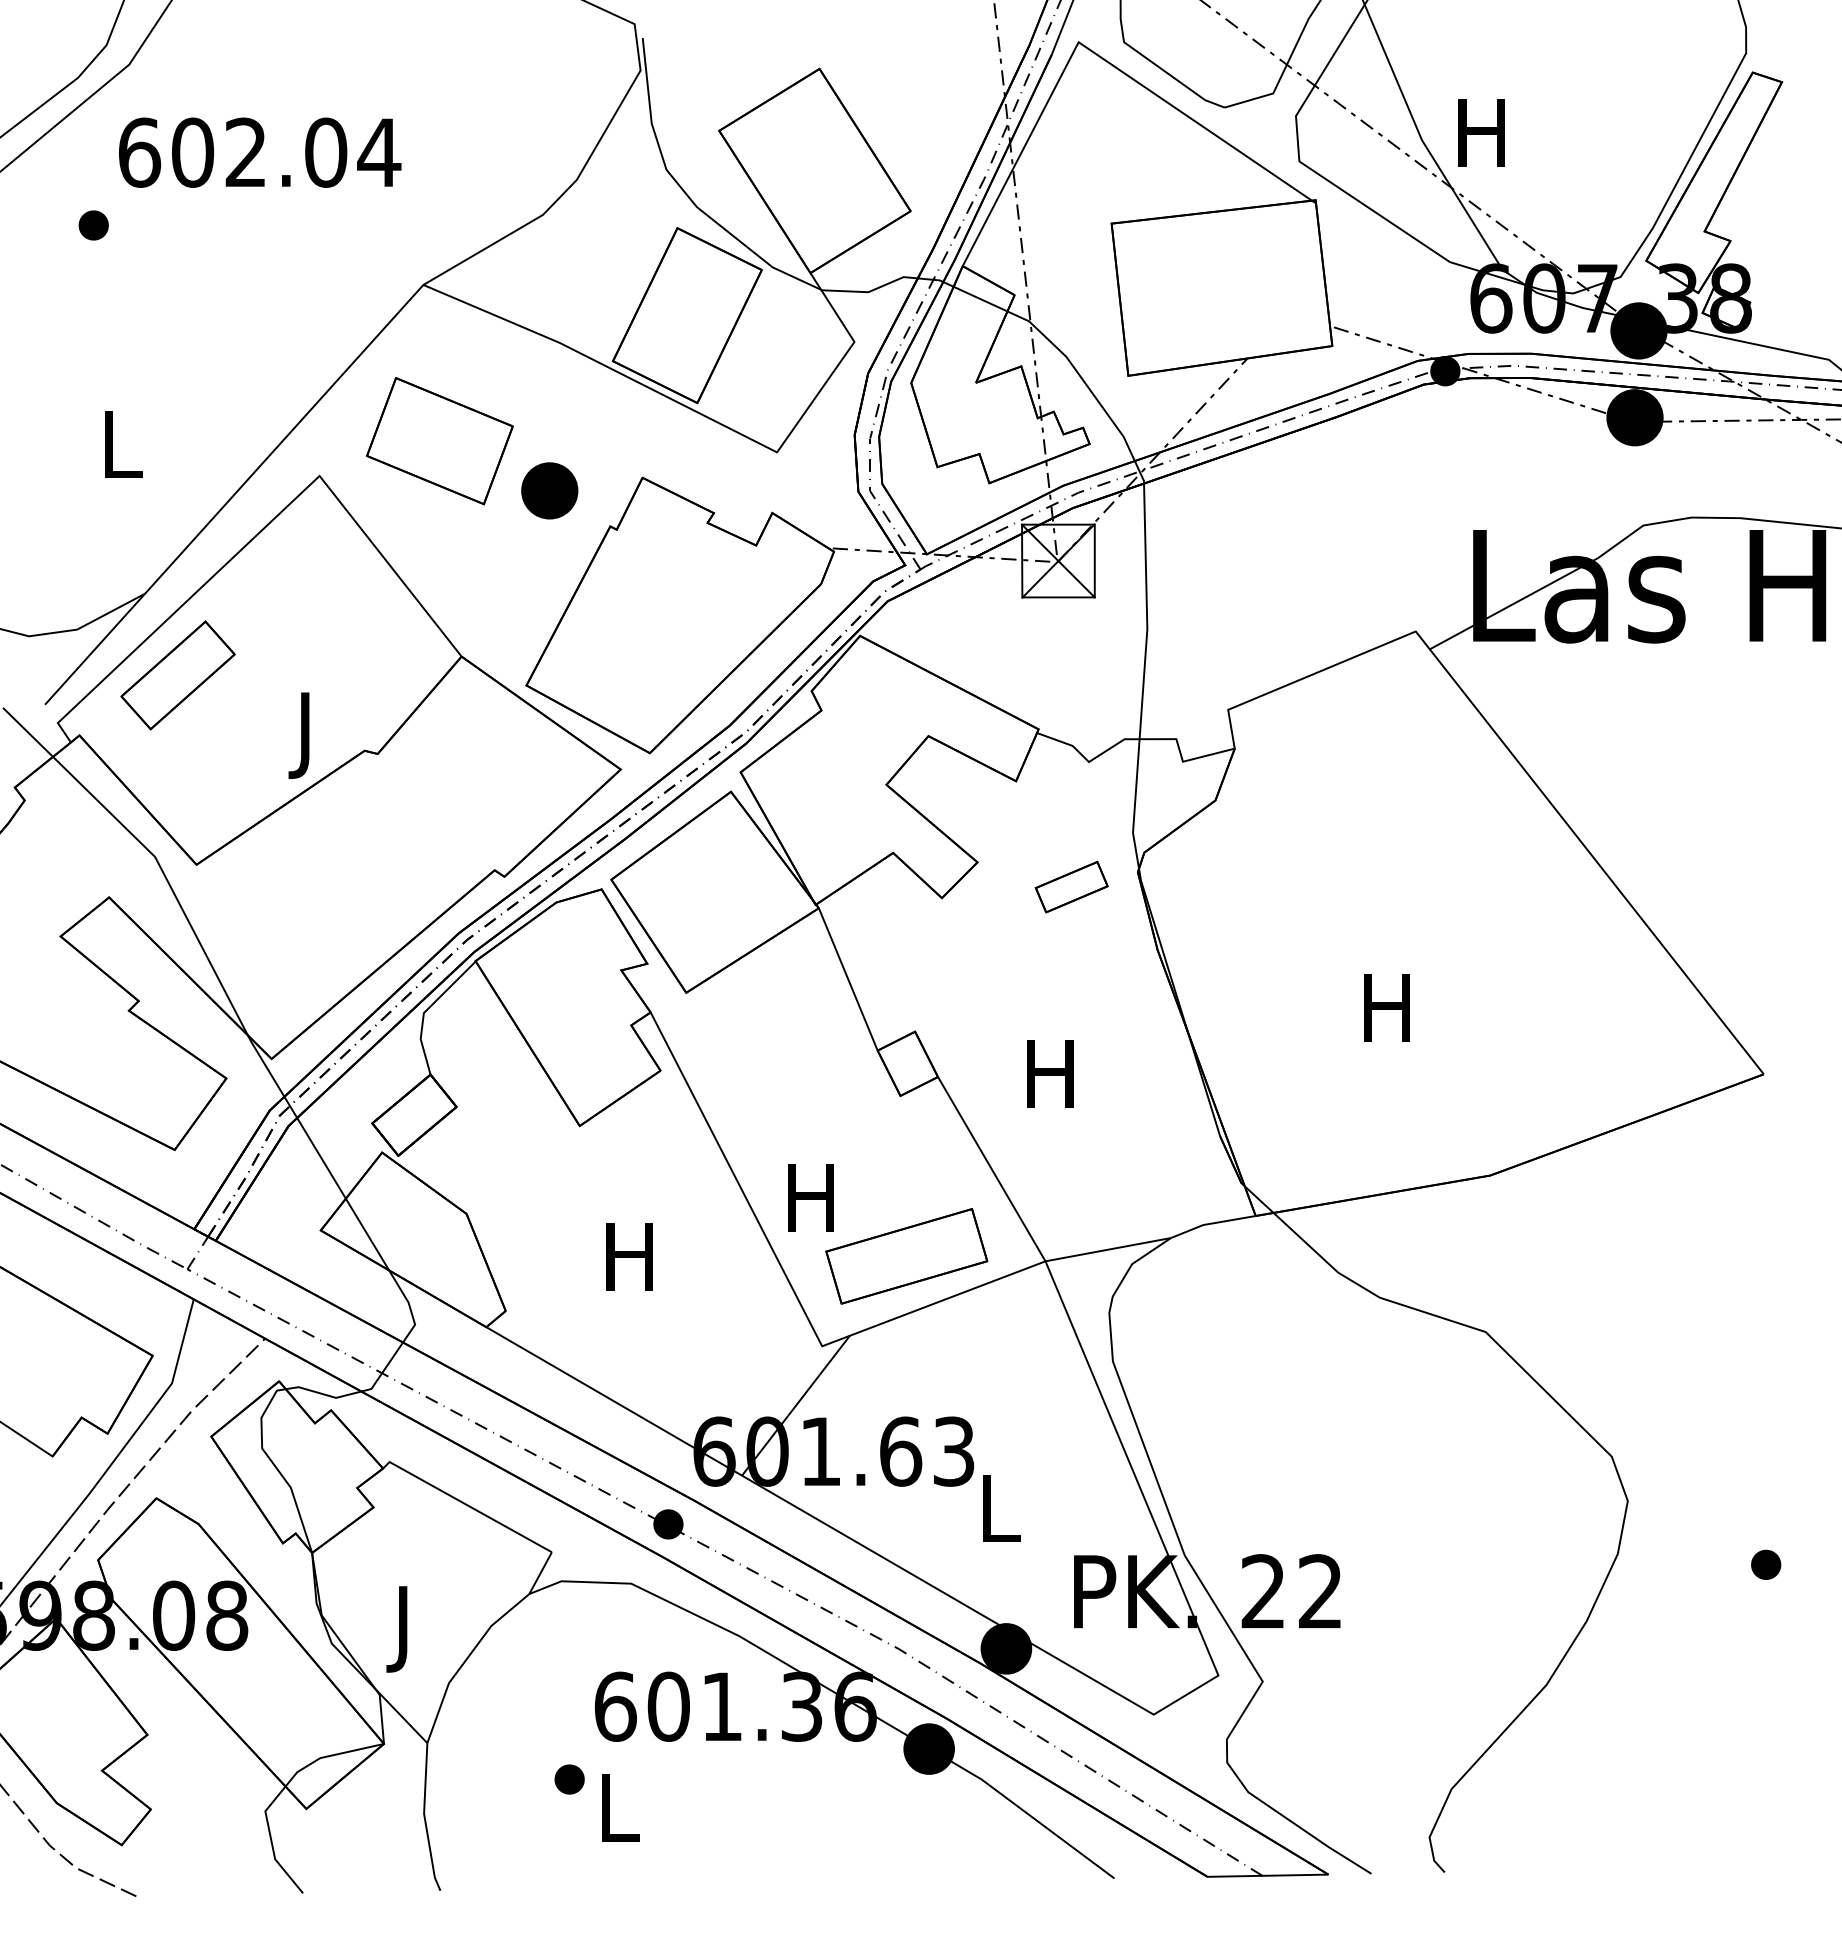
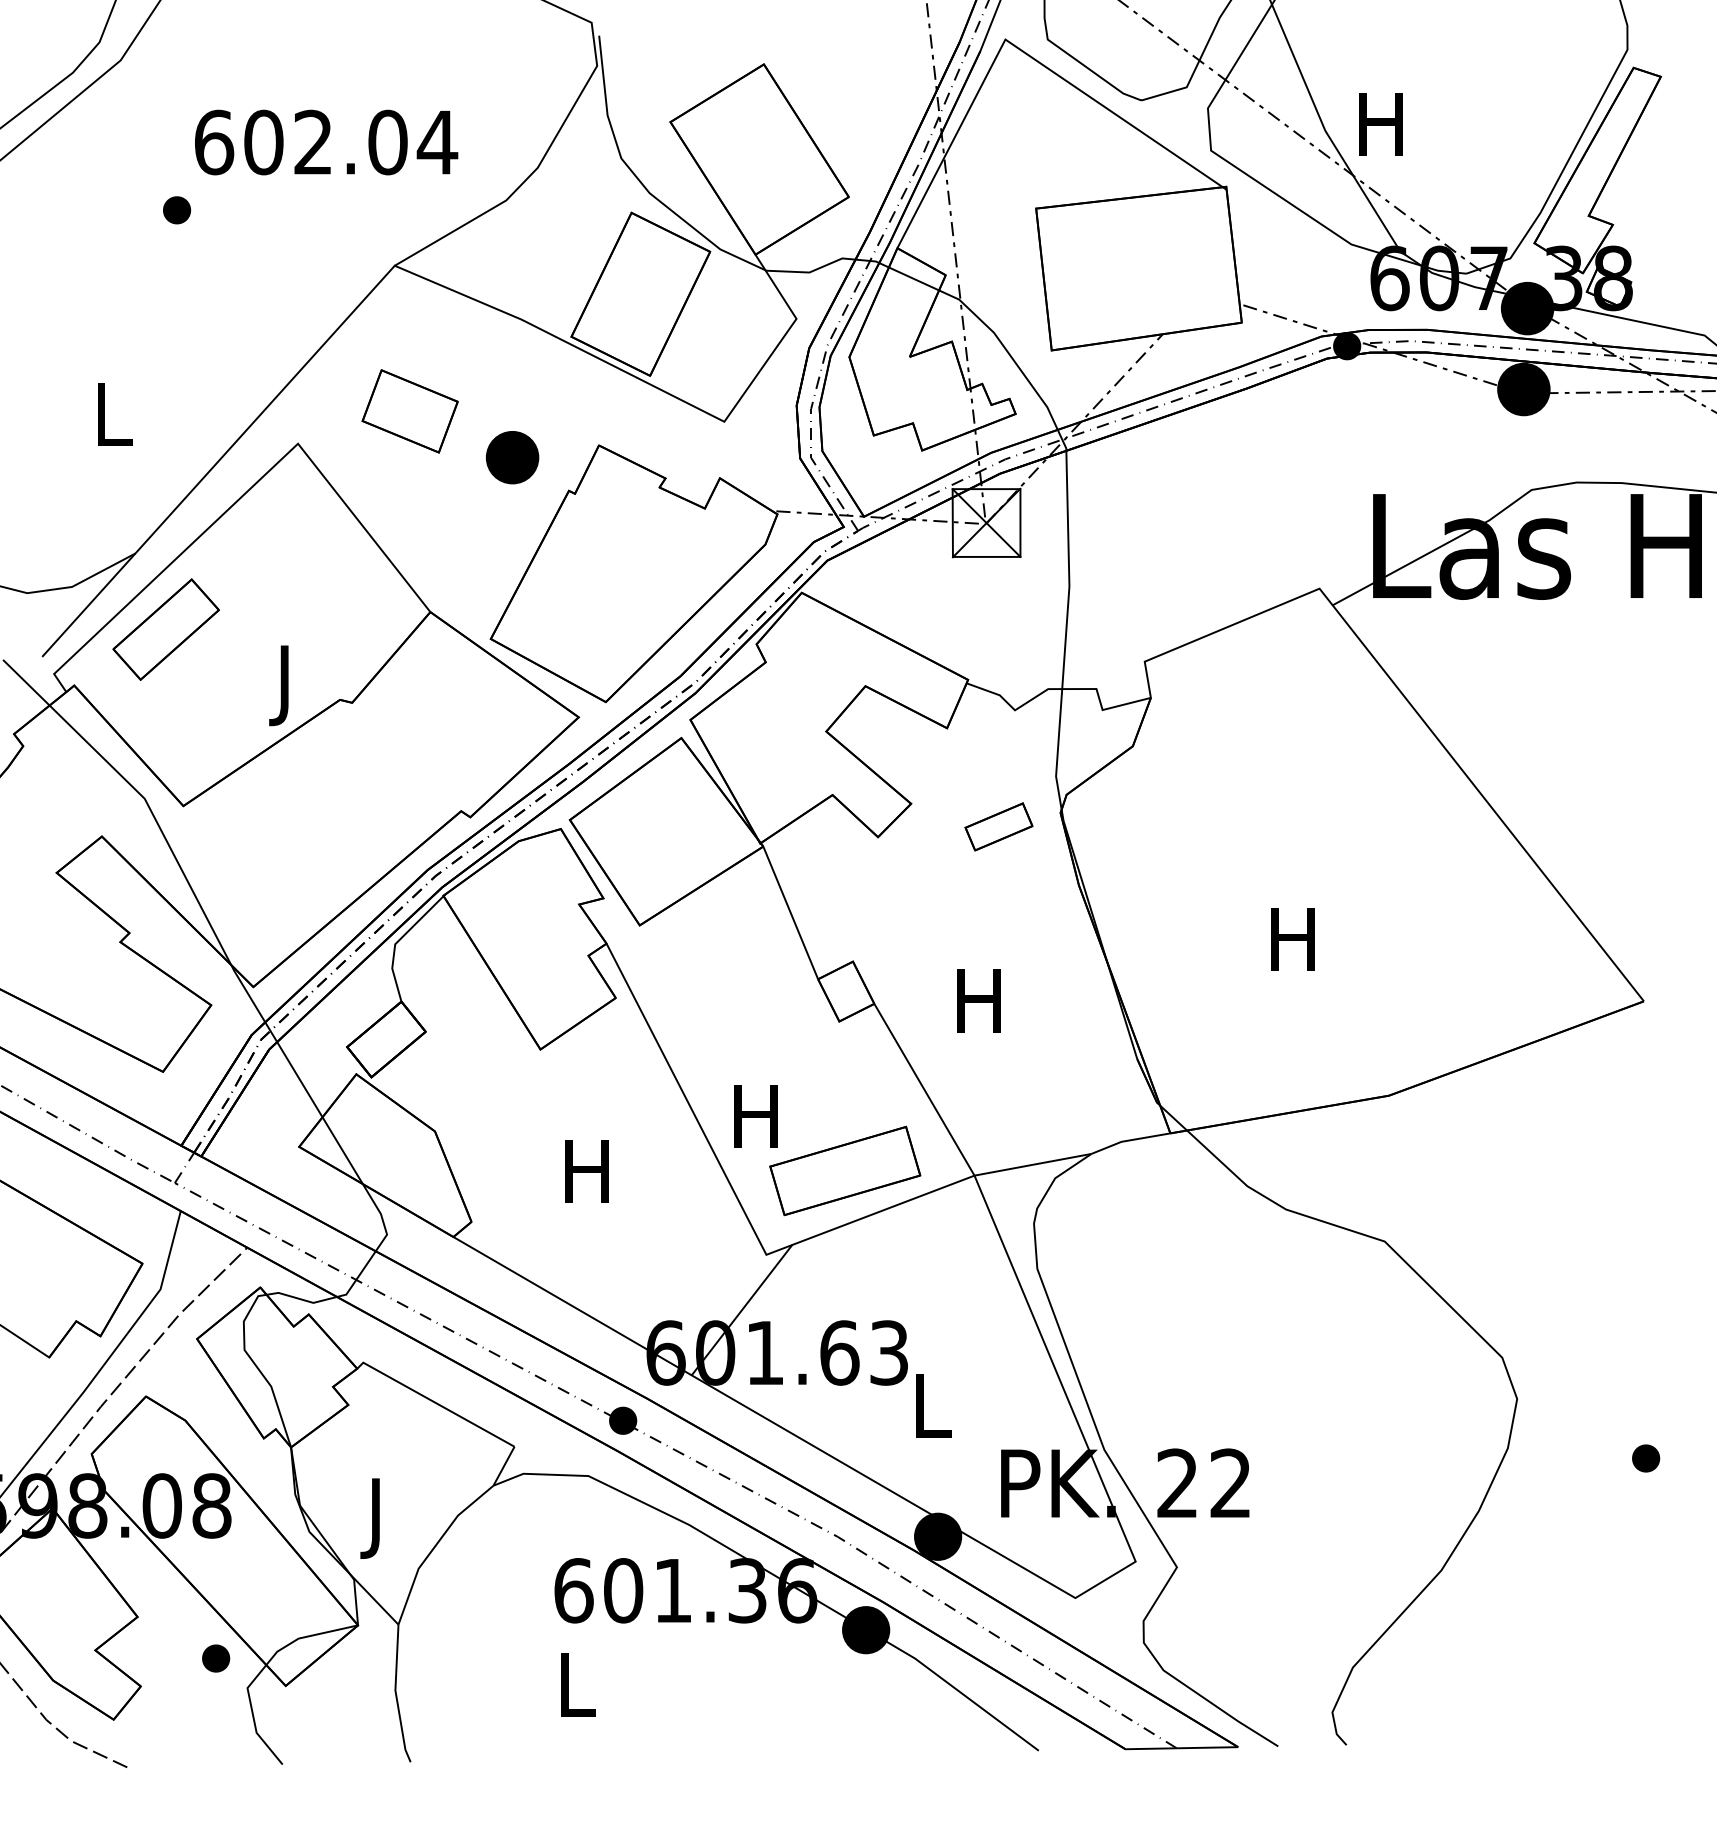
text: (260, 152) -> (326, 142), moved
part: (93, 225) -> (176, 210), moved
part: (439, 441) -> (409, 411), size x0.7
part: (569, 1779) -> (215, 1658), moved

